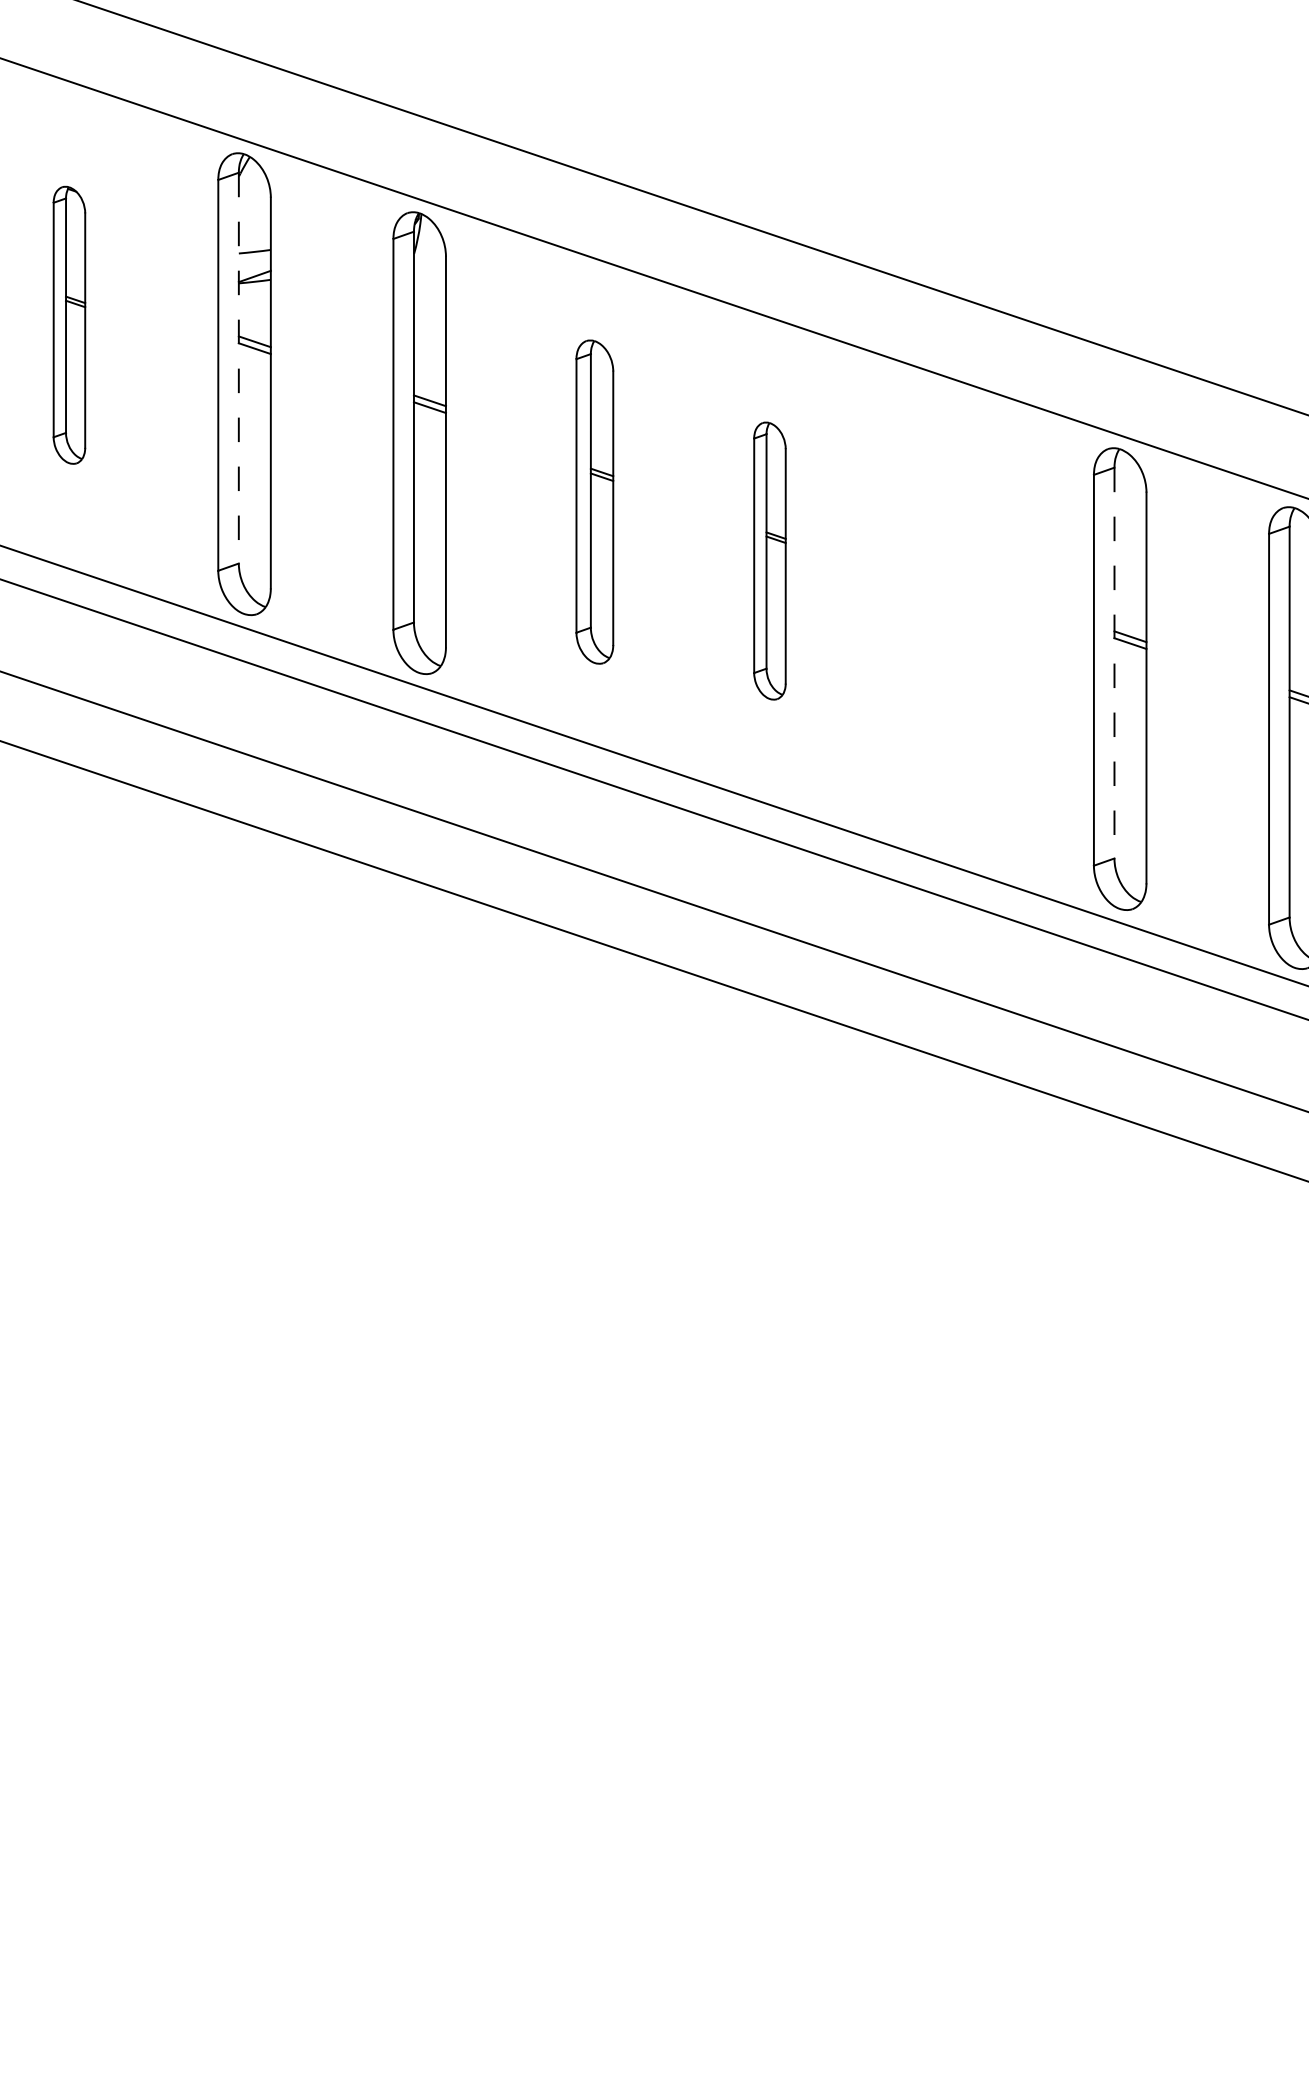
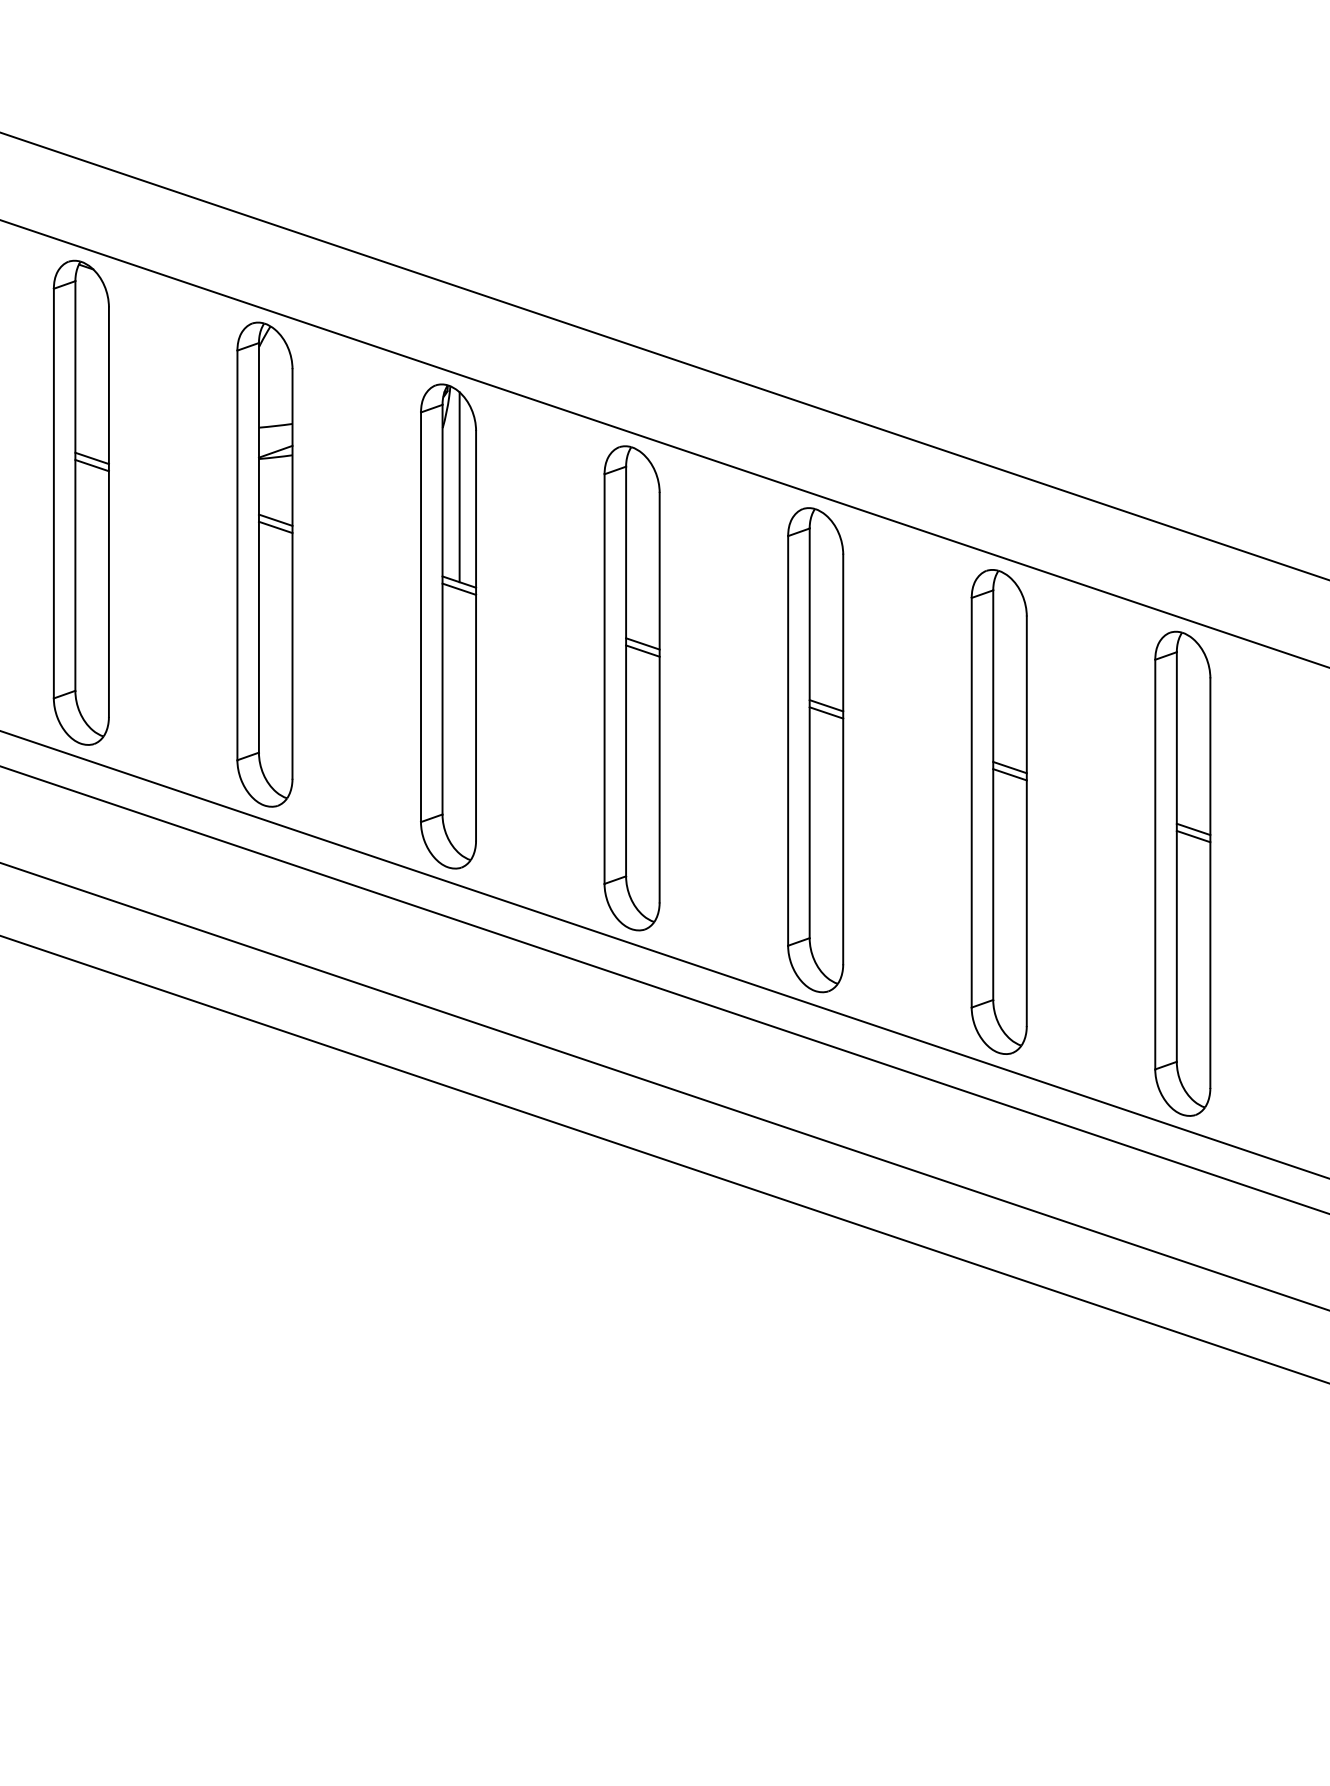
line: (430, 309) -> (459, 486), added
part: (69, 325) -> (81, 503), size x1.67
line: (238, 368) -> (258, 548), dashed -> solid
part: (594, 501) -> (631, 687), size x1.43
part: (769, 560) -> (815, 749), size x1.67
part: (944, 619) -> (998, 811), added
line: (1114, 663) -> (1176, 857), dashed -> solid

